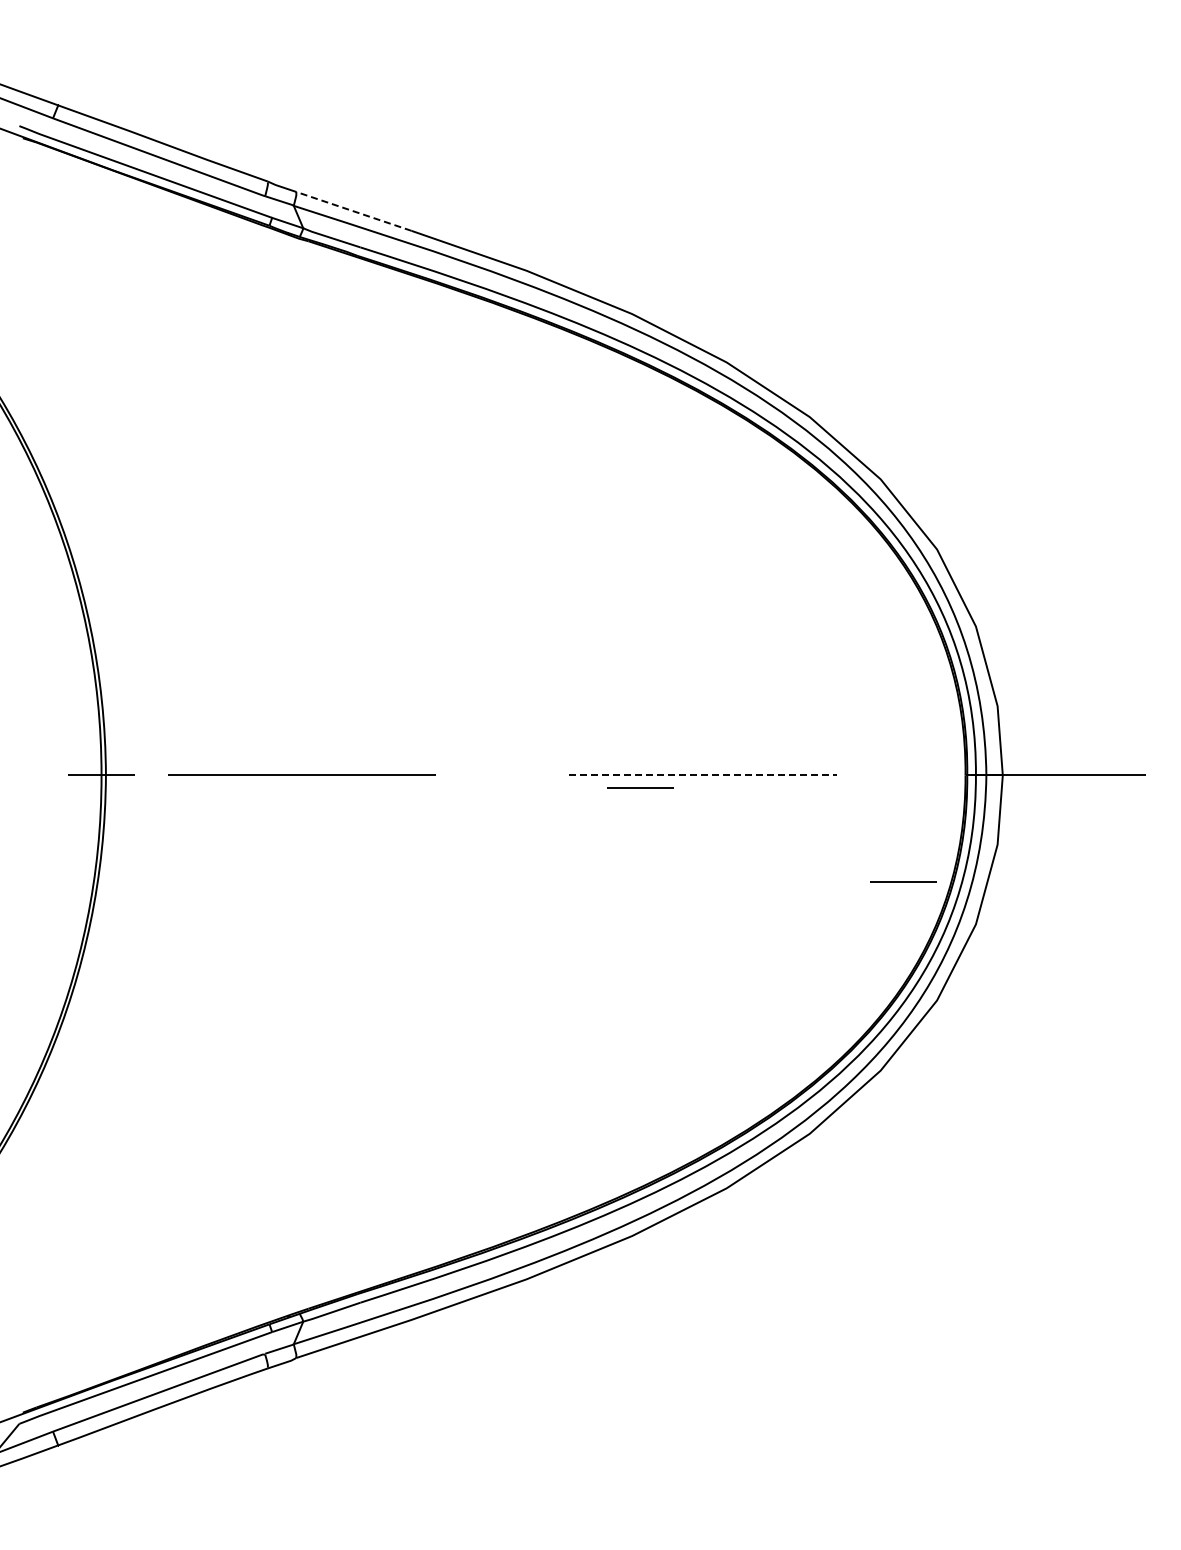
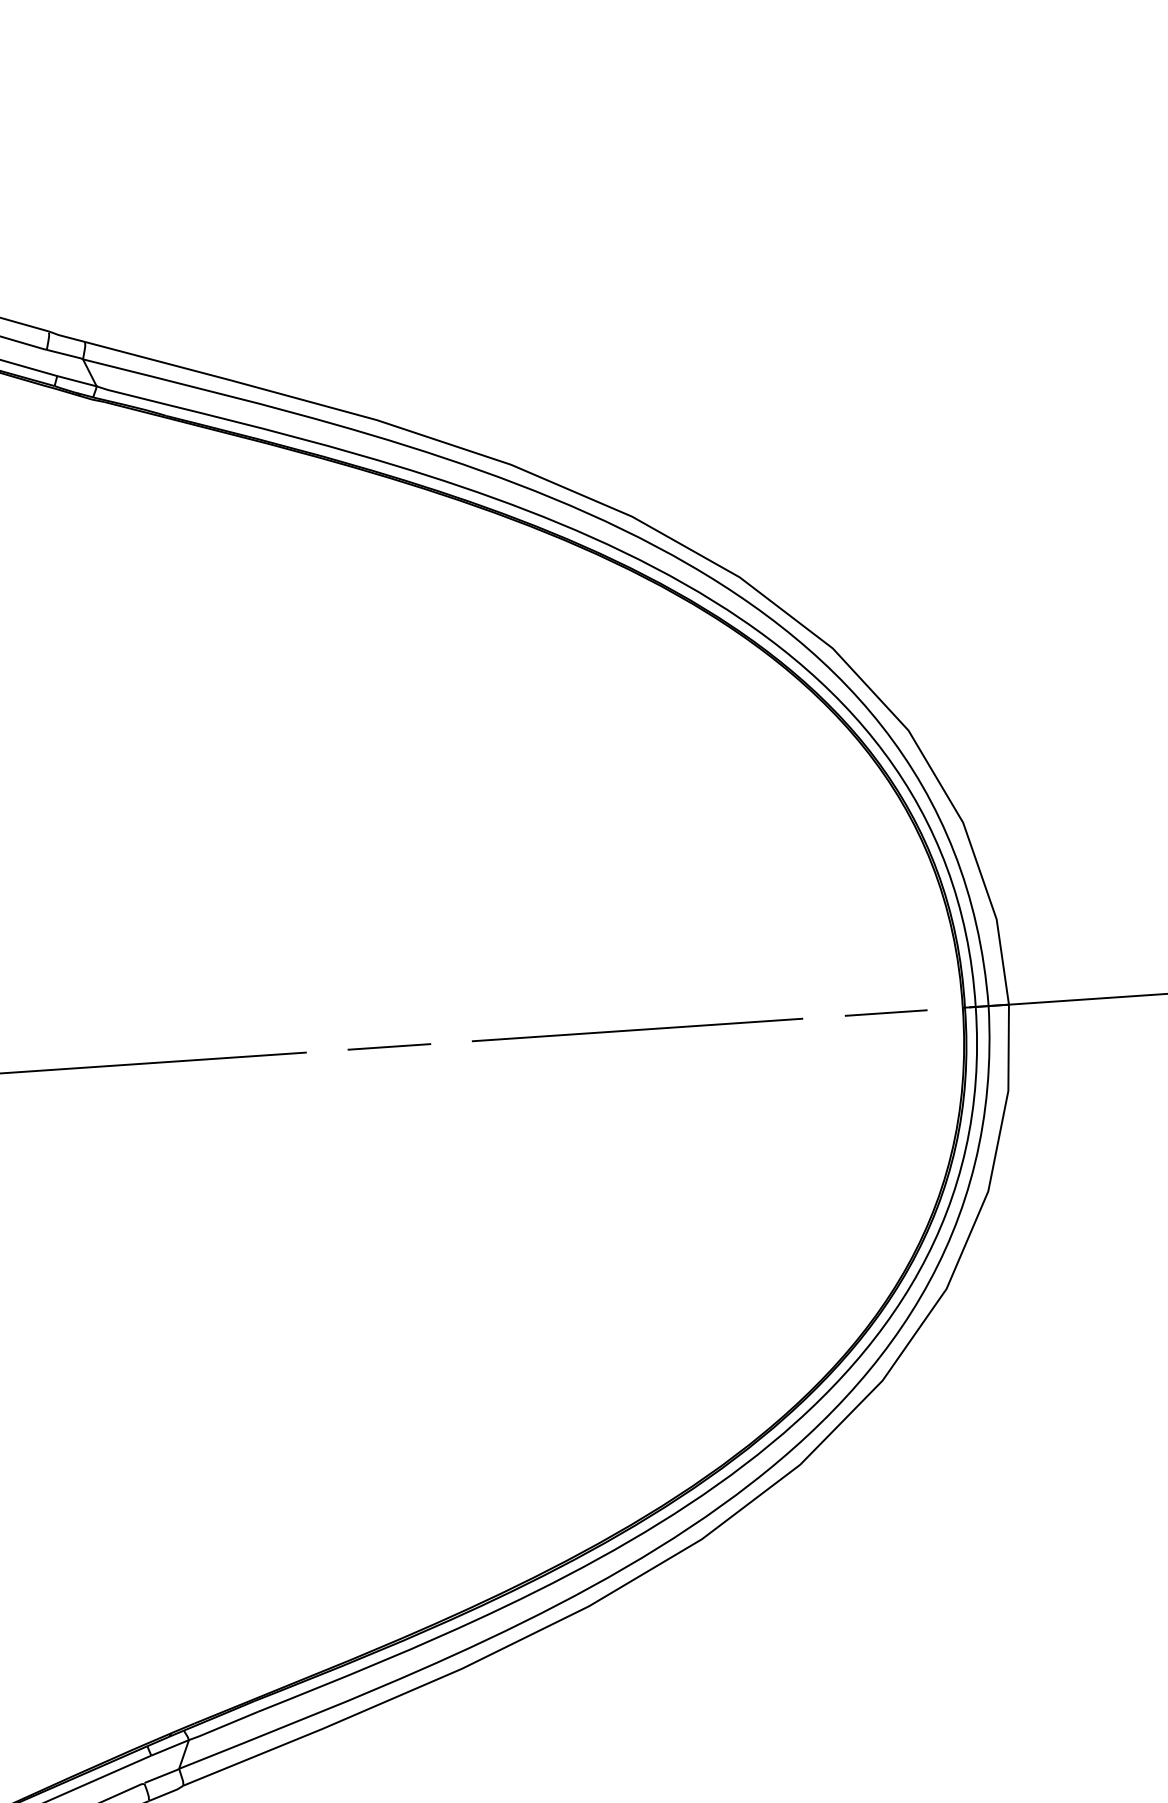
line: (353, 211) -> (157, 361), dashed -> solid
line: (702, 775) -> (637, 1030), dashed -> solid
line: (640, 787) -> (389, 1045), moved
line: (903, 881) -> (885, 1011), moved

